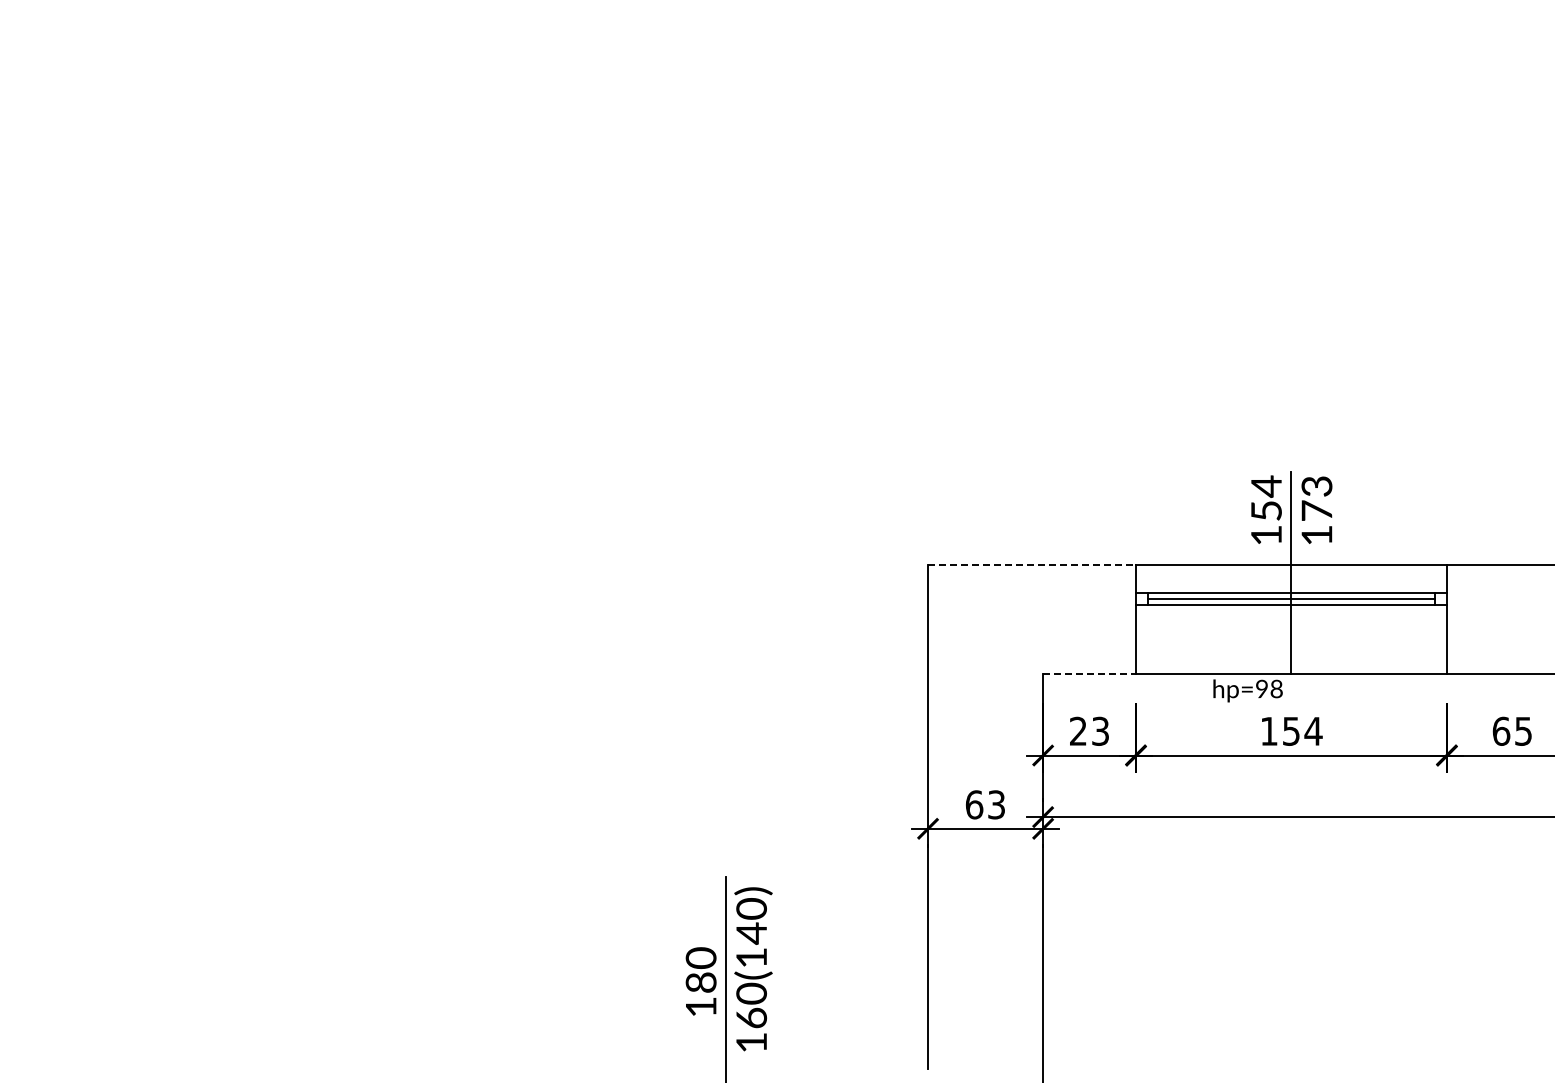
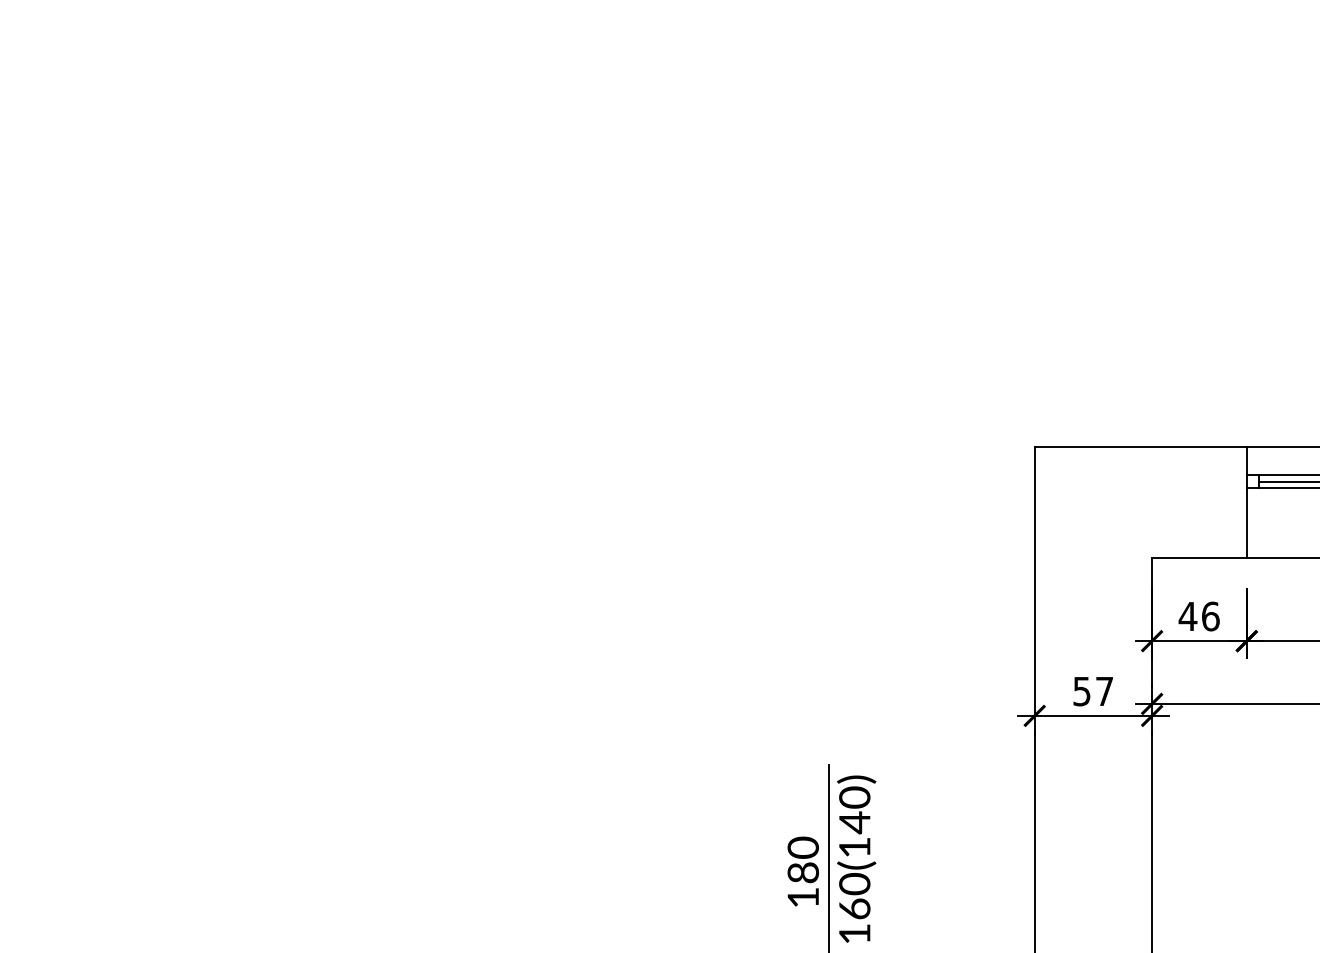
line: (1031, 564) -> (1140, 446), dashed -> solid
line: (1089, 673) -> (1199, 557), dashed -> solid
text: (1089, 730) -> (1199, 615), 23 -> 46
text: (984, 804) -> (1092, 691), 63 -> 57

